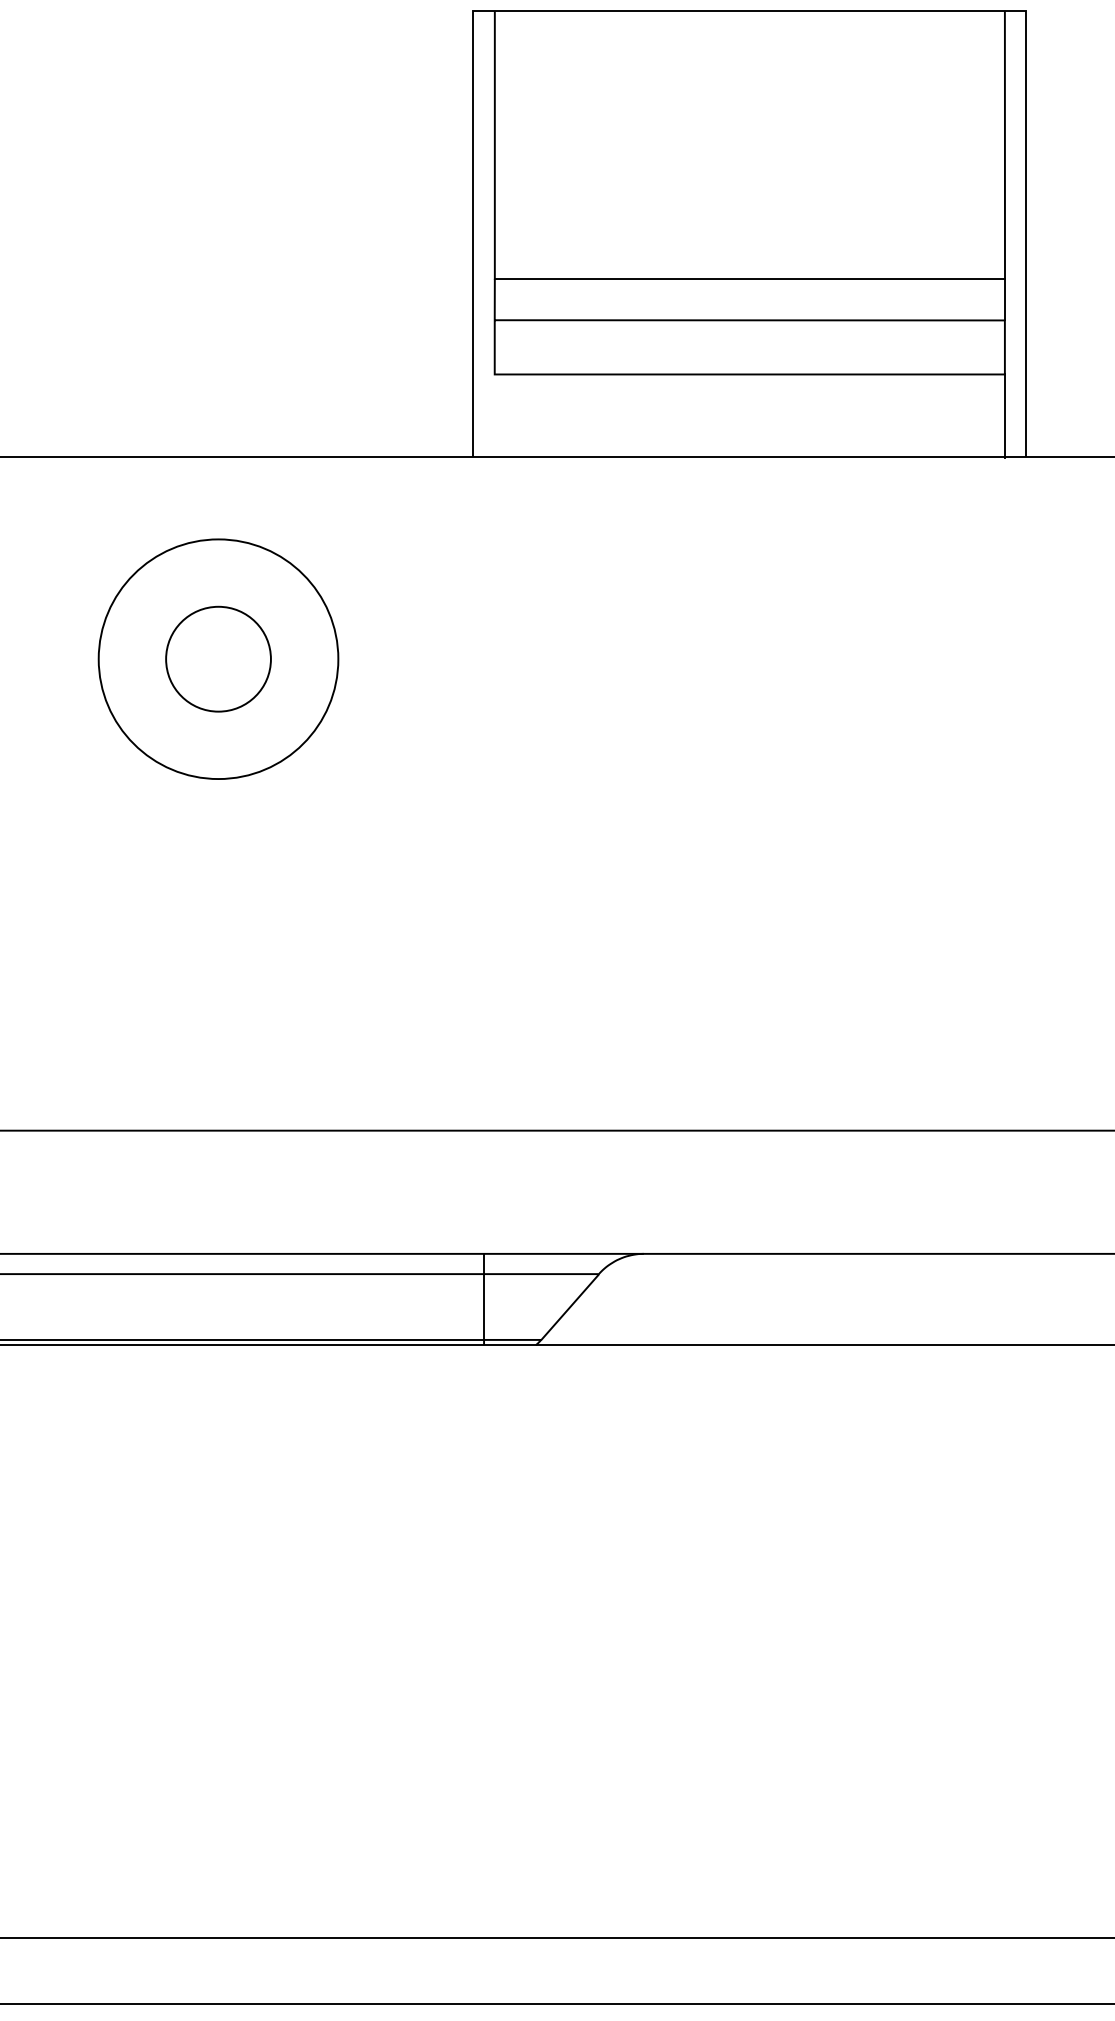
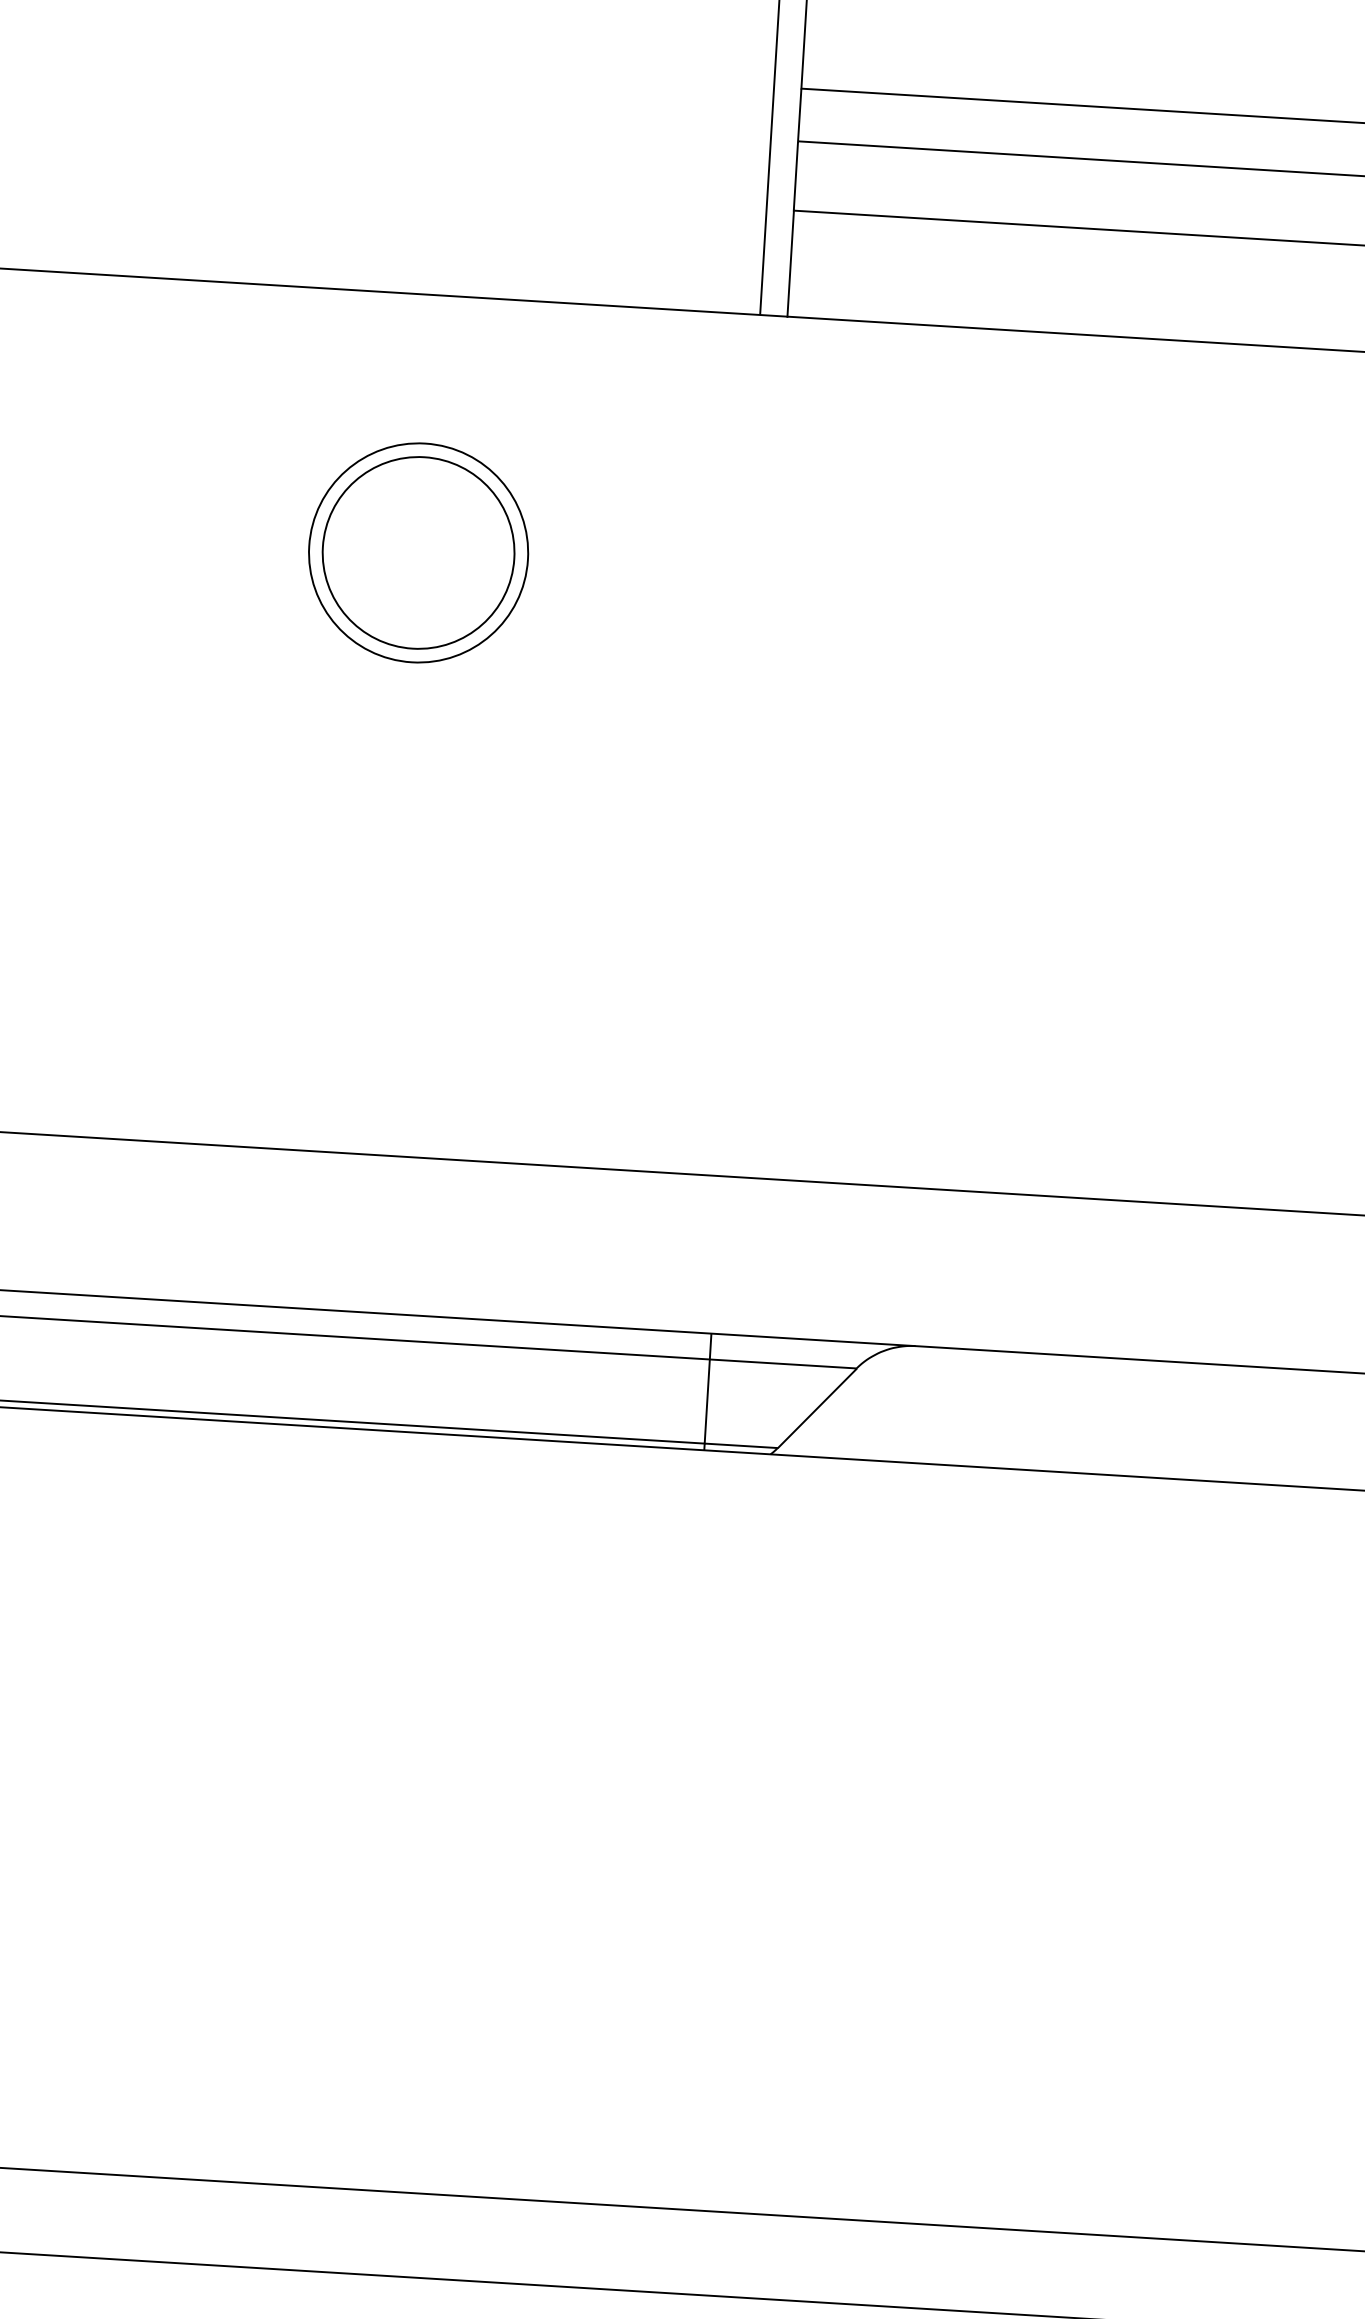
line: (494, 415) -> (790, 263), added
circle: (218, 658) -> (418, 552), size x0.71
circle: (218, 659) -> (418, 553), size x1.43

